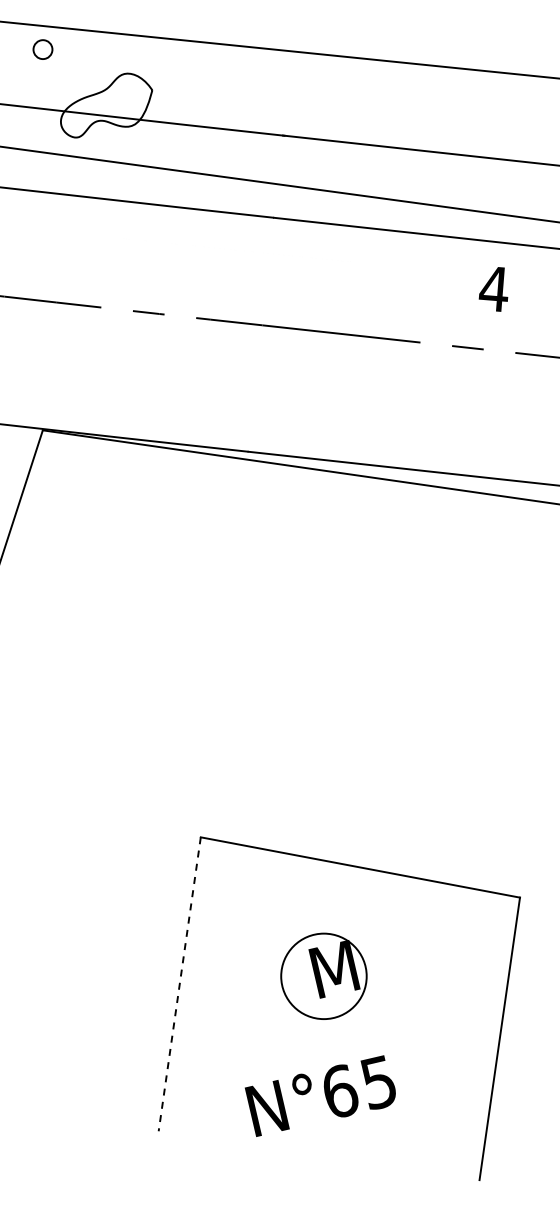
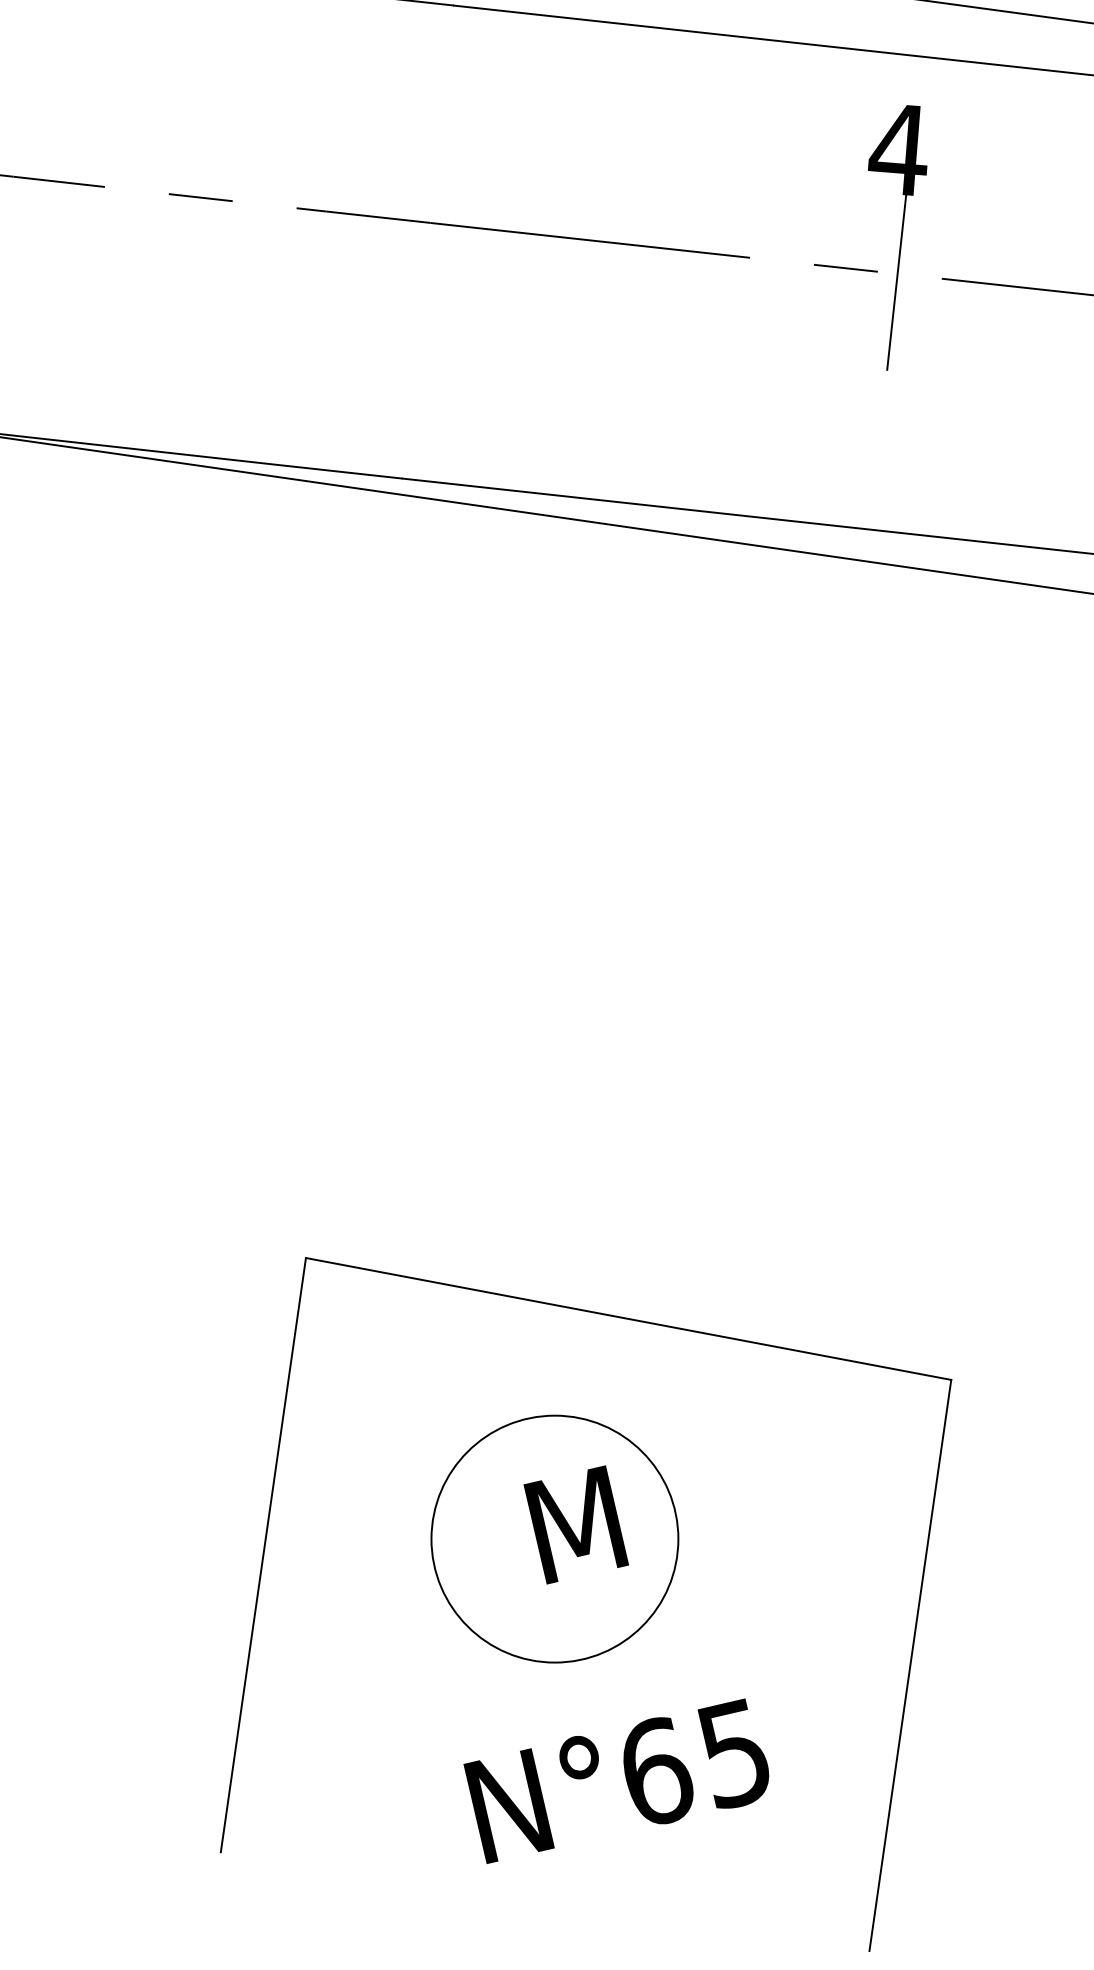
line: (493, 350) -> (897, 273), added
circle: (323, 976) -> (553, 1539), size x1.43
line: (179, 984) -> (262, 1555), dashed -> solid
text: (320, 1095) -> (616, 1779), moved

